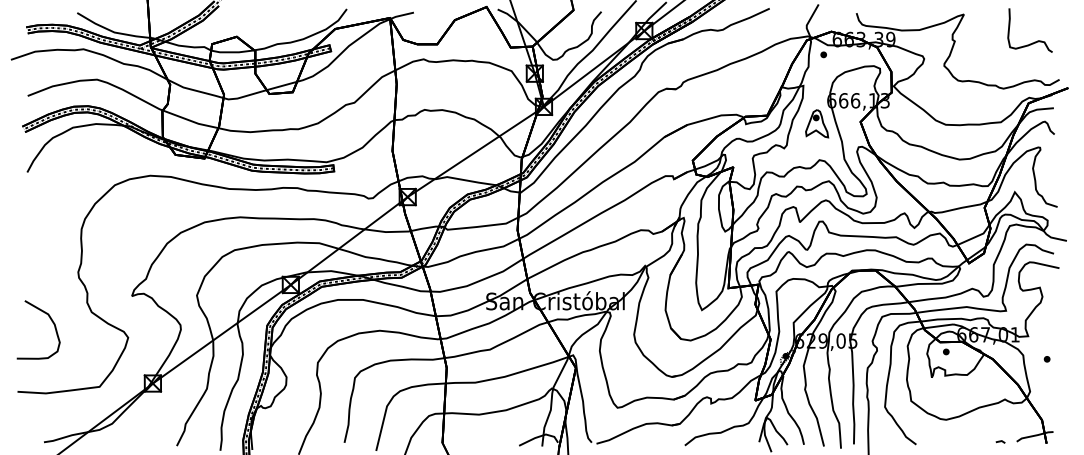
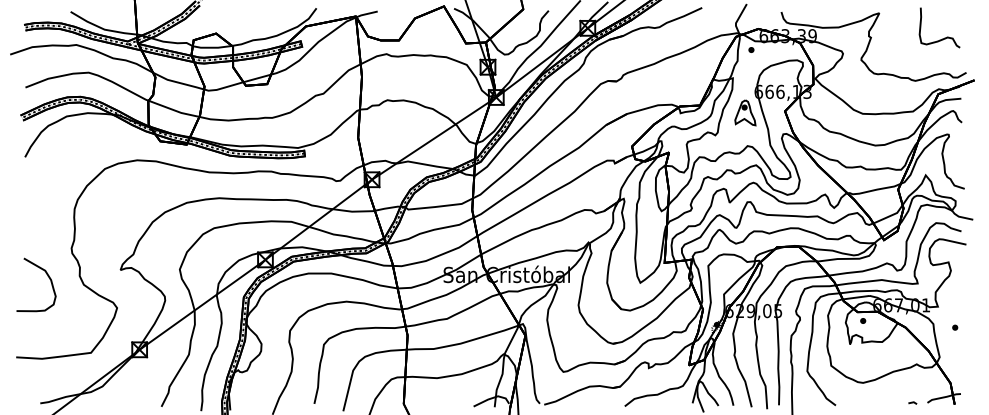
curve: (50, 320) -> (47, 276), moved

